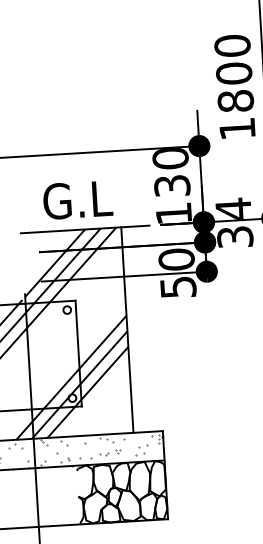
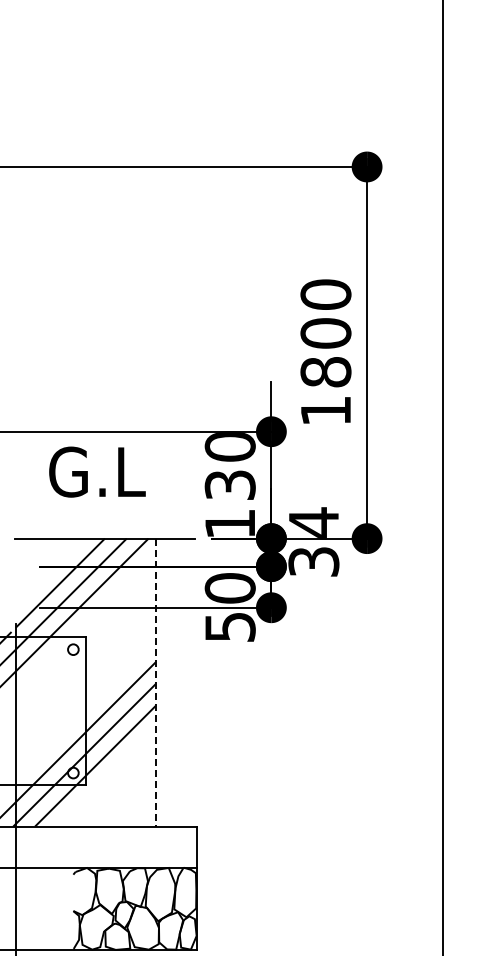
text: (77, 199) -> (97, 471), moved
line: (127, 330) -> (155, 682), solid -> dashed
hatch: (95, 450) -> (101, 847), removed

